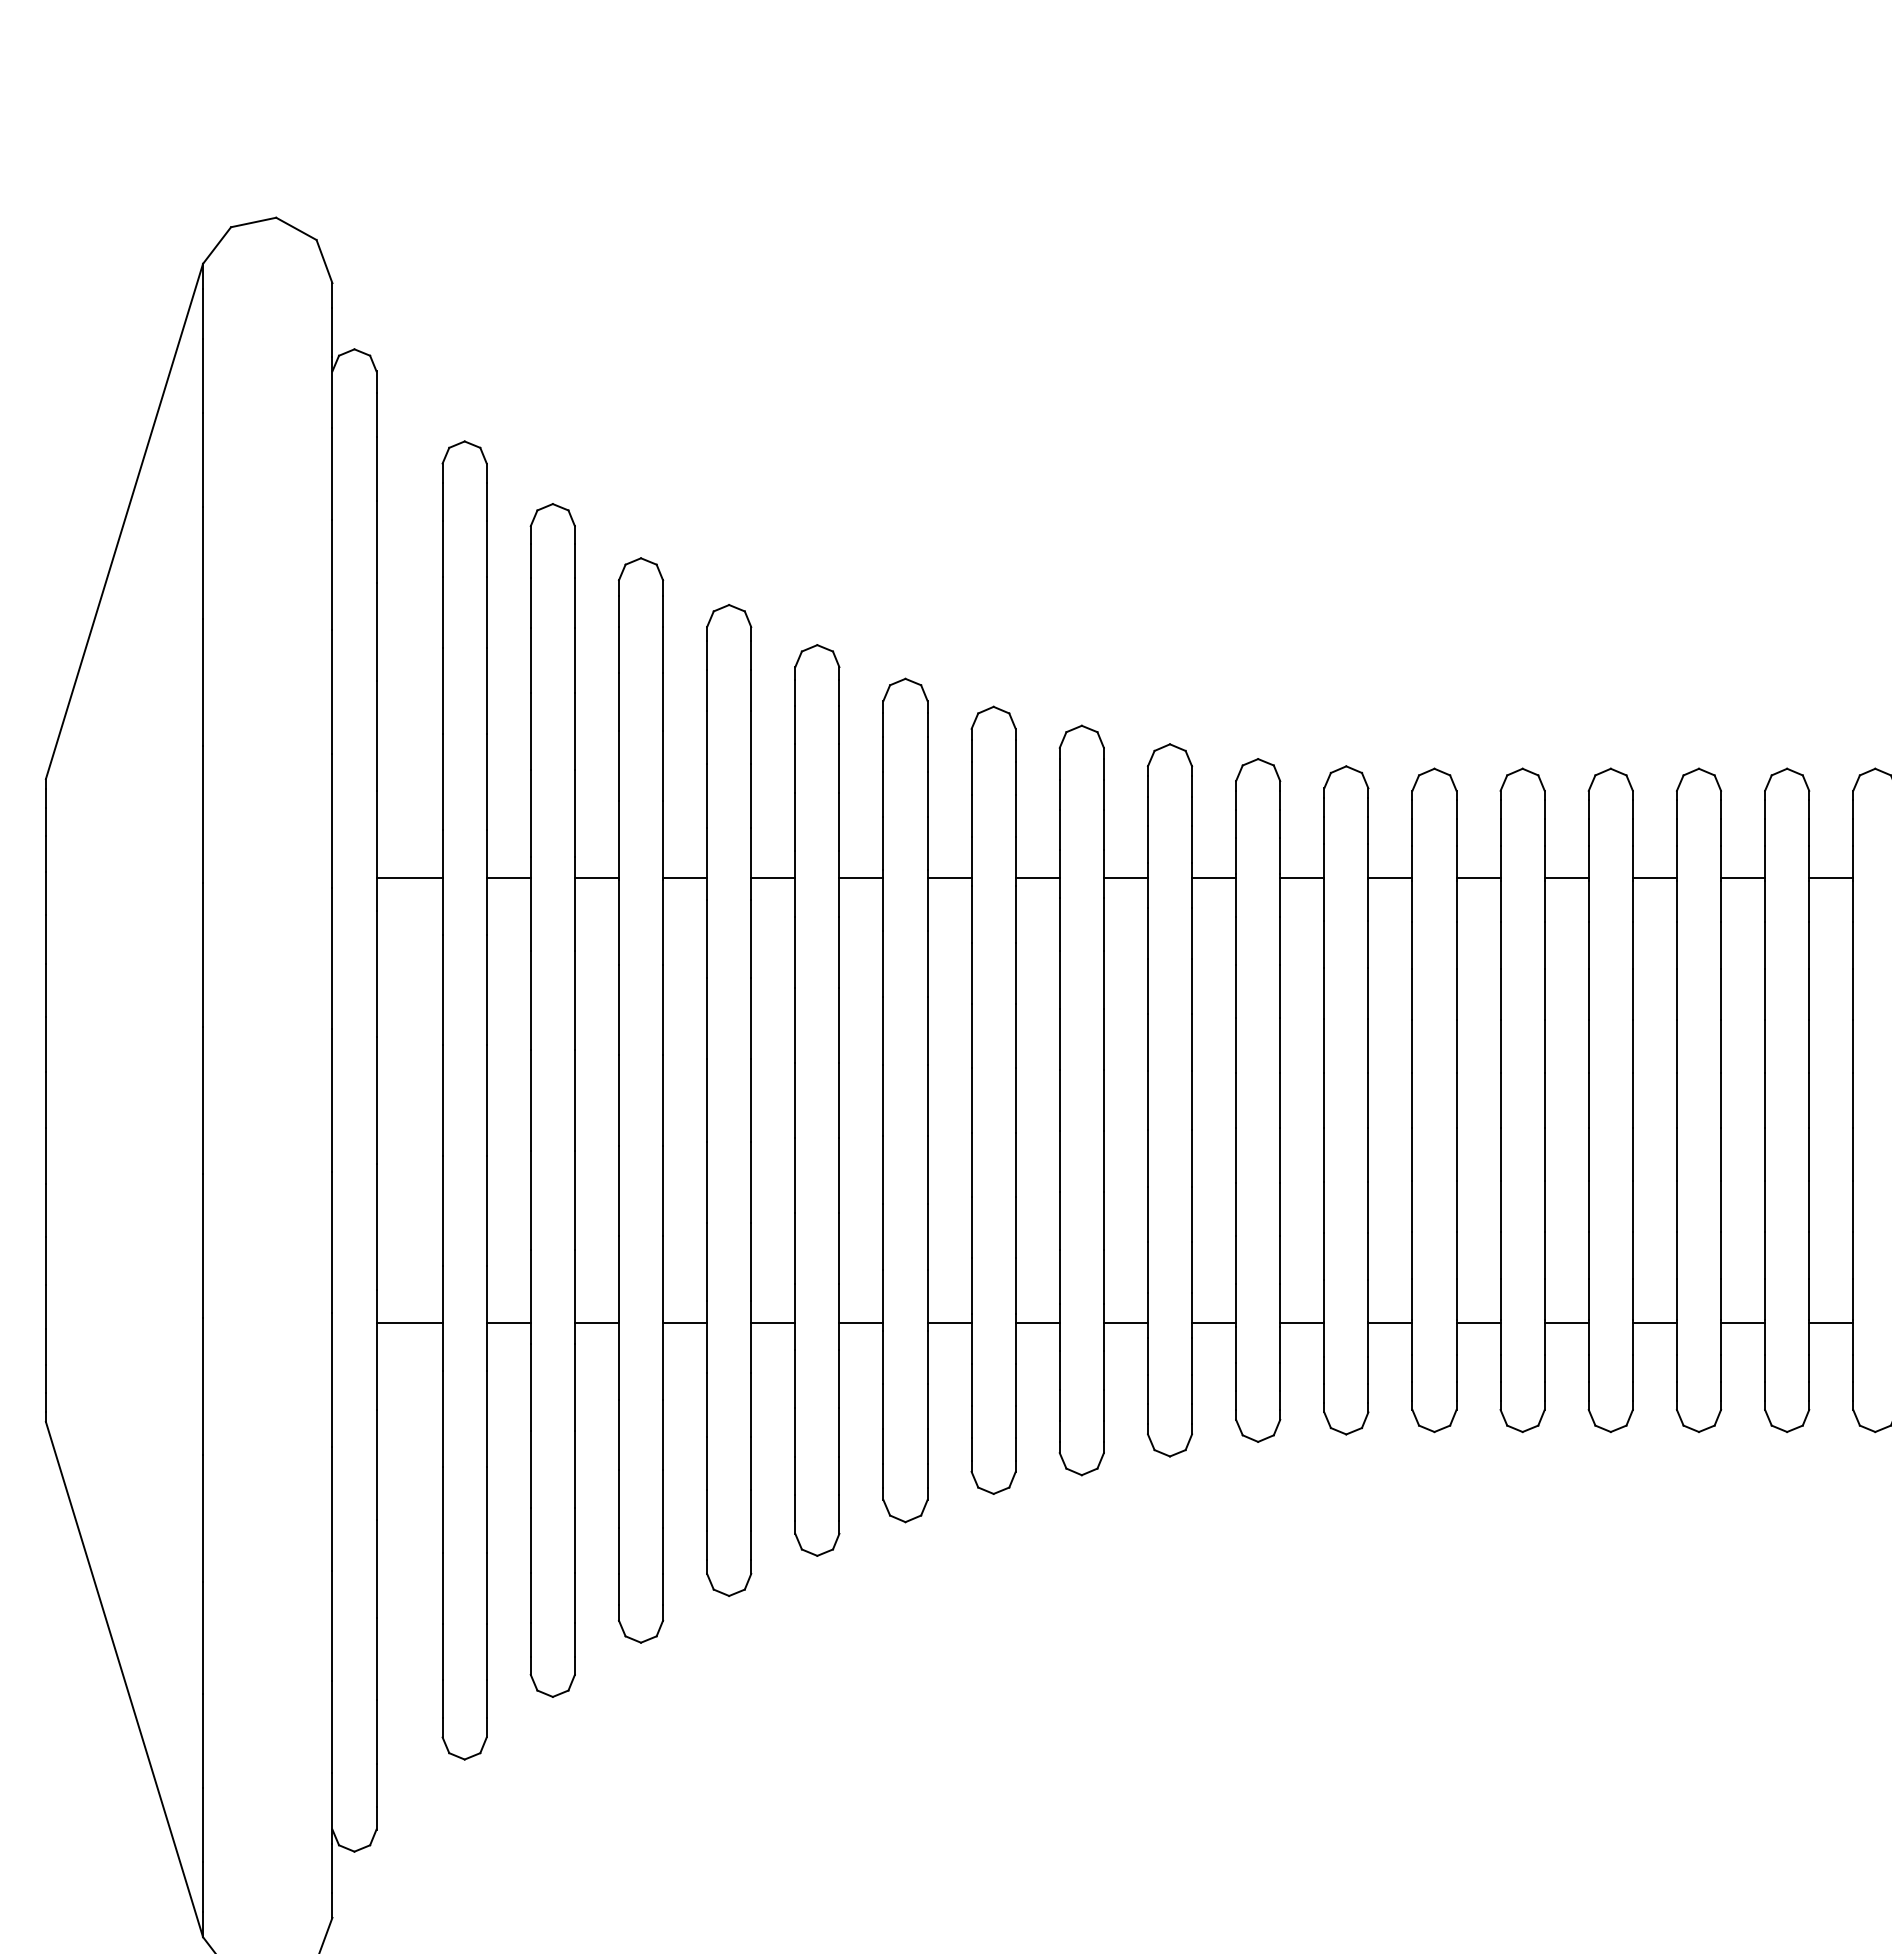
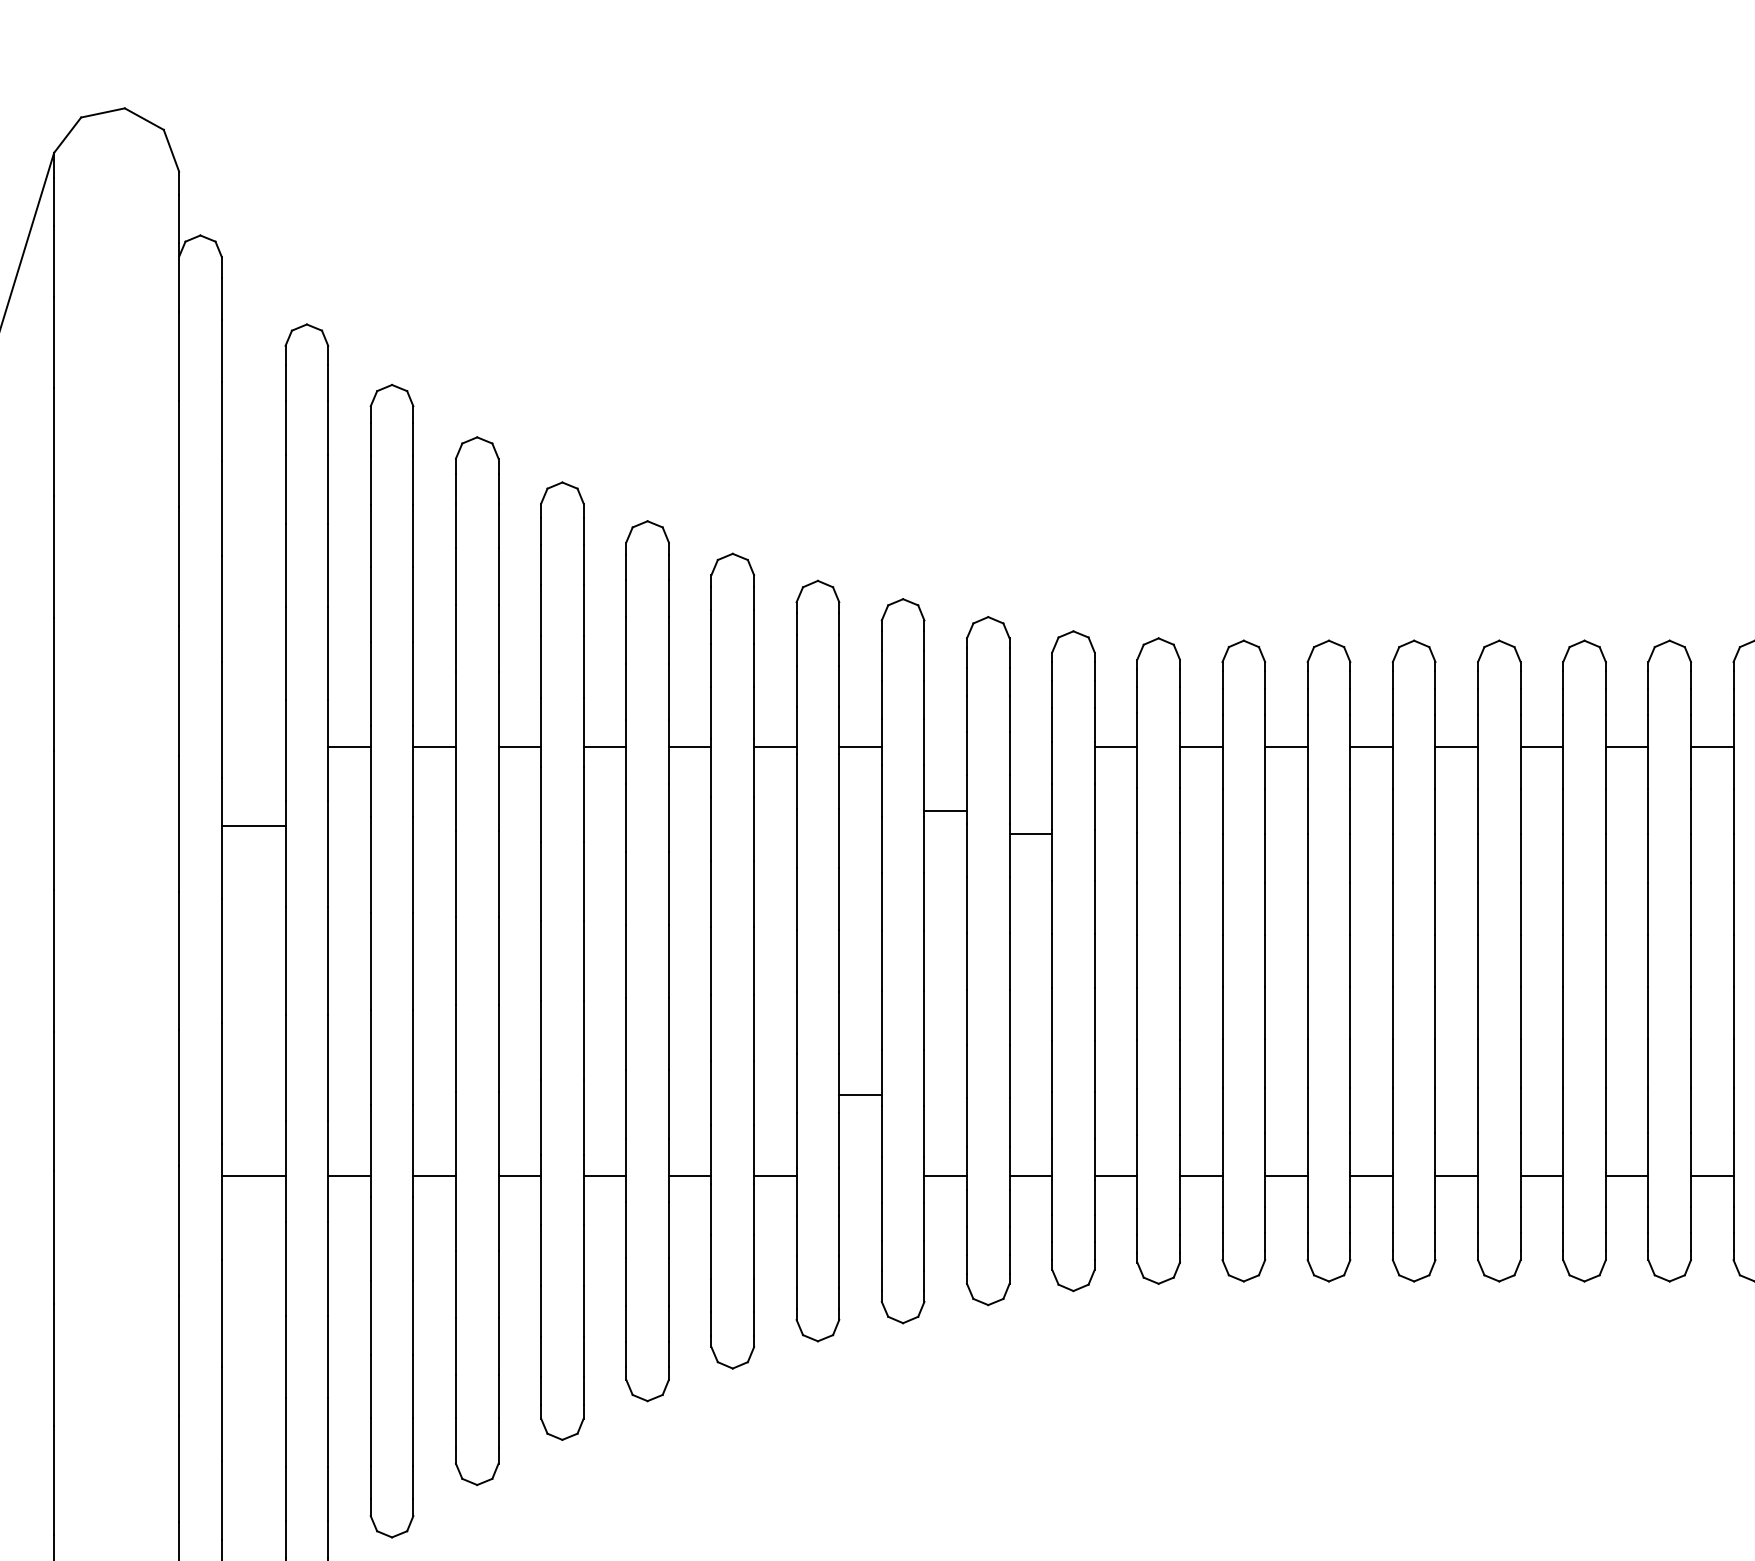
line: (409, 878) -> (253, 825), moved
line: (1125, 878) -> (945, 811), moved
line: (1214, 878) -> (1031, 834), moved
line: (1037, 1322) -> (860, 1094), moved

